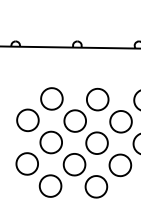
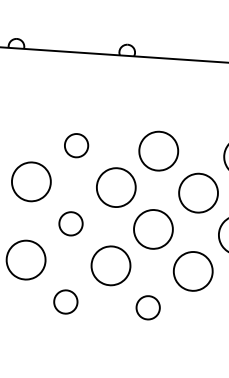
part: (51, 98) -> (75, 144), size x0.6
part: (50, 142) -> (69, 223), size x0.6
part: (50, 185) -> (65, 300), size x0.6
part: (96, 186) -> (148, 307), size x0.6

